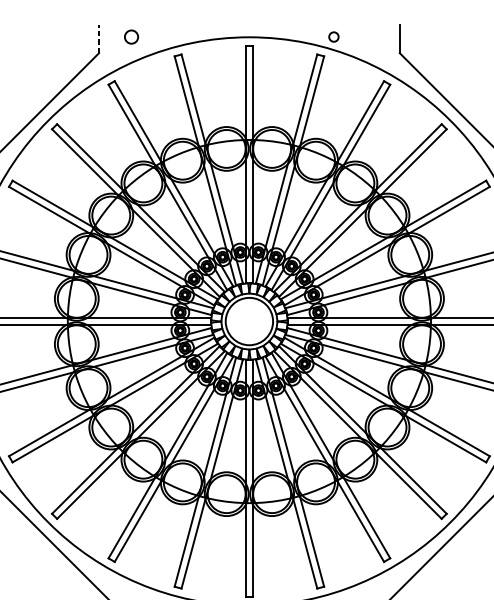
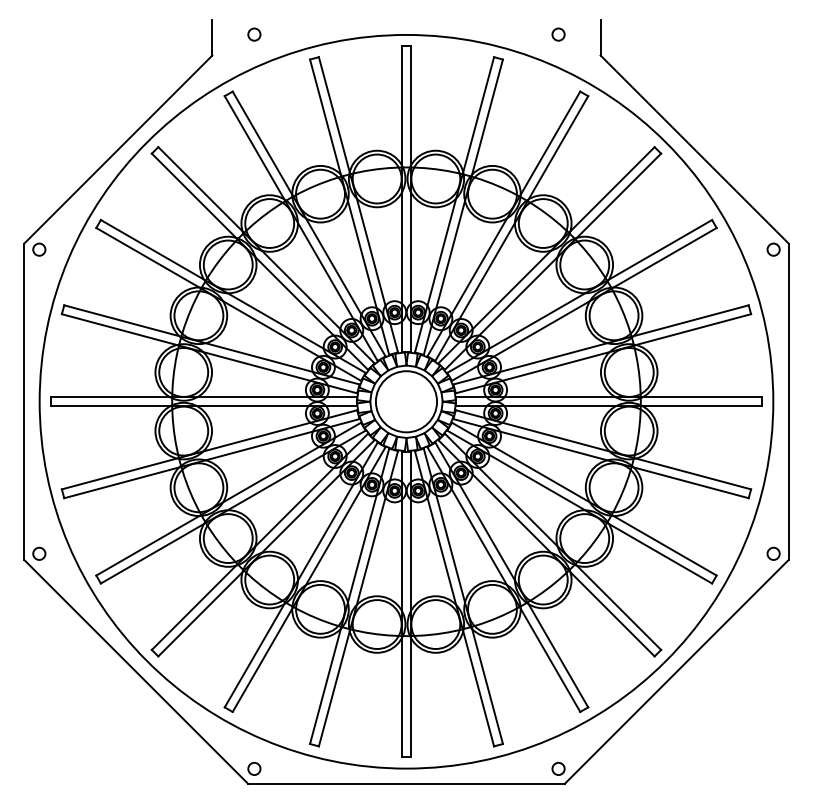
circle: (131, 36) -> (254, 34), size x0.71
circle: (333, 36) -> (558, 34), moved
line: (99, 39) -> (212, 37), dashed -> solid

